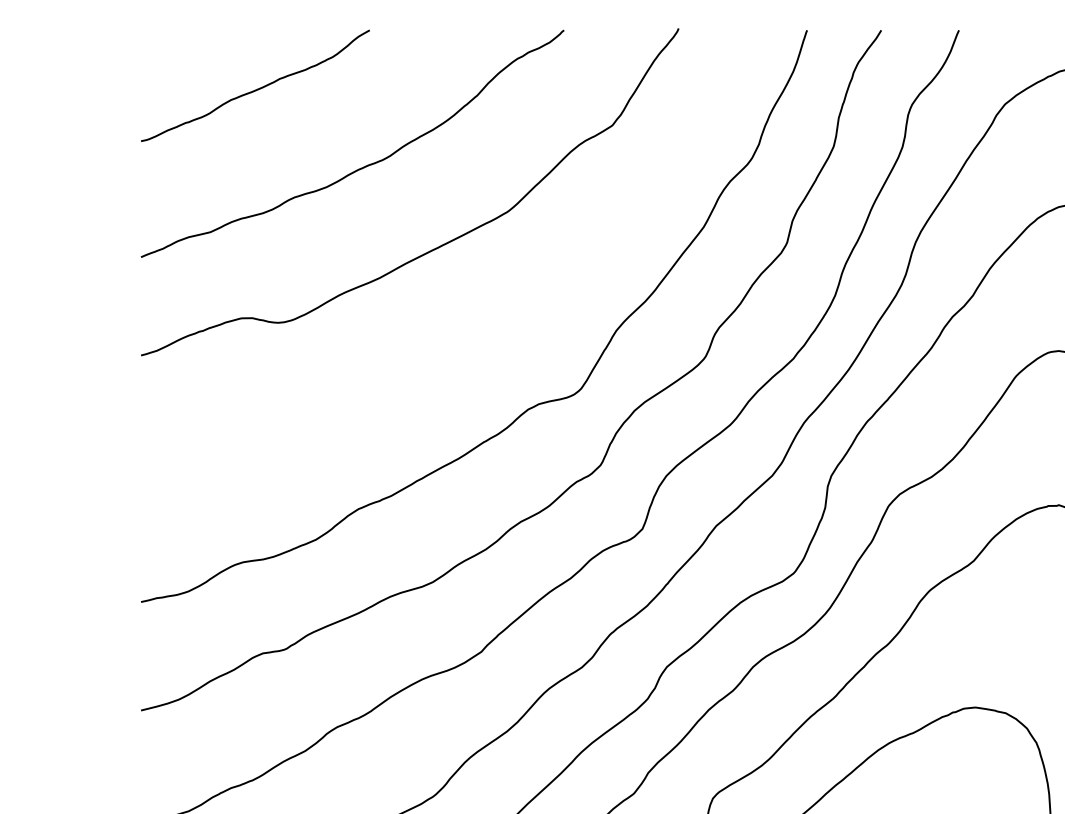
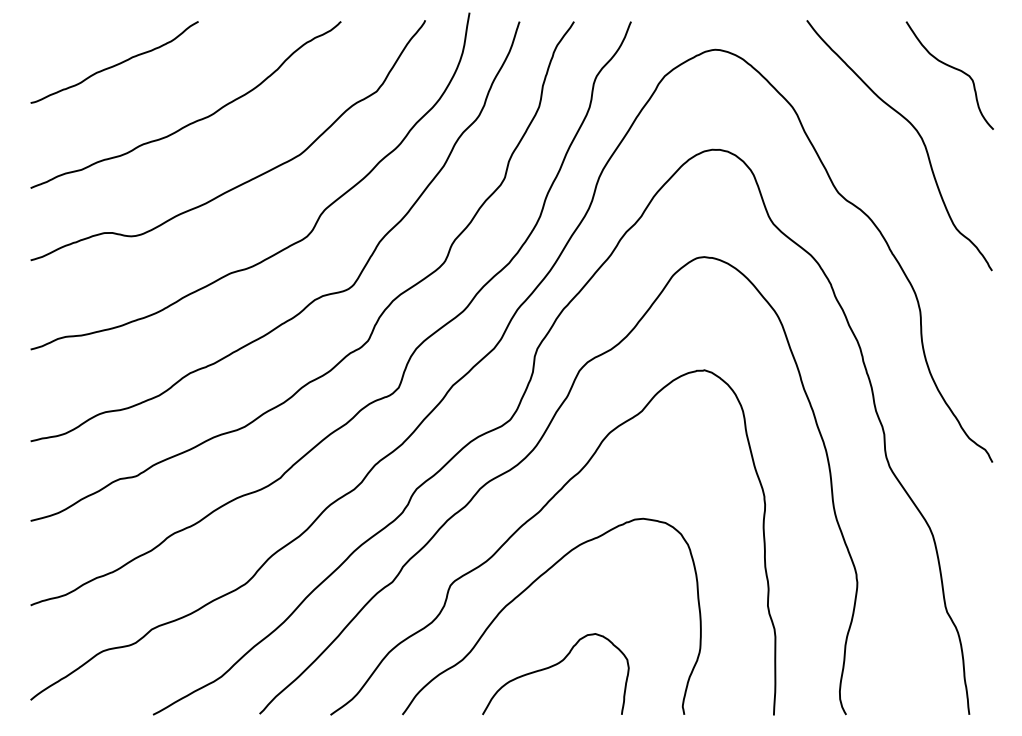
curve: (492, 335) -> (288, 245), added

